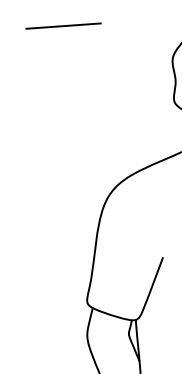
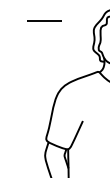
line: (63, 25) -> (44, 20), moved

